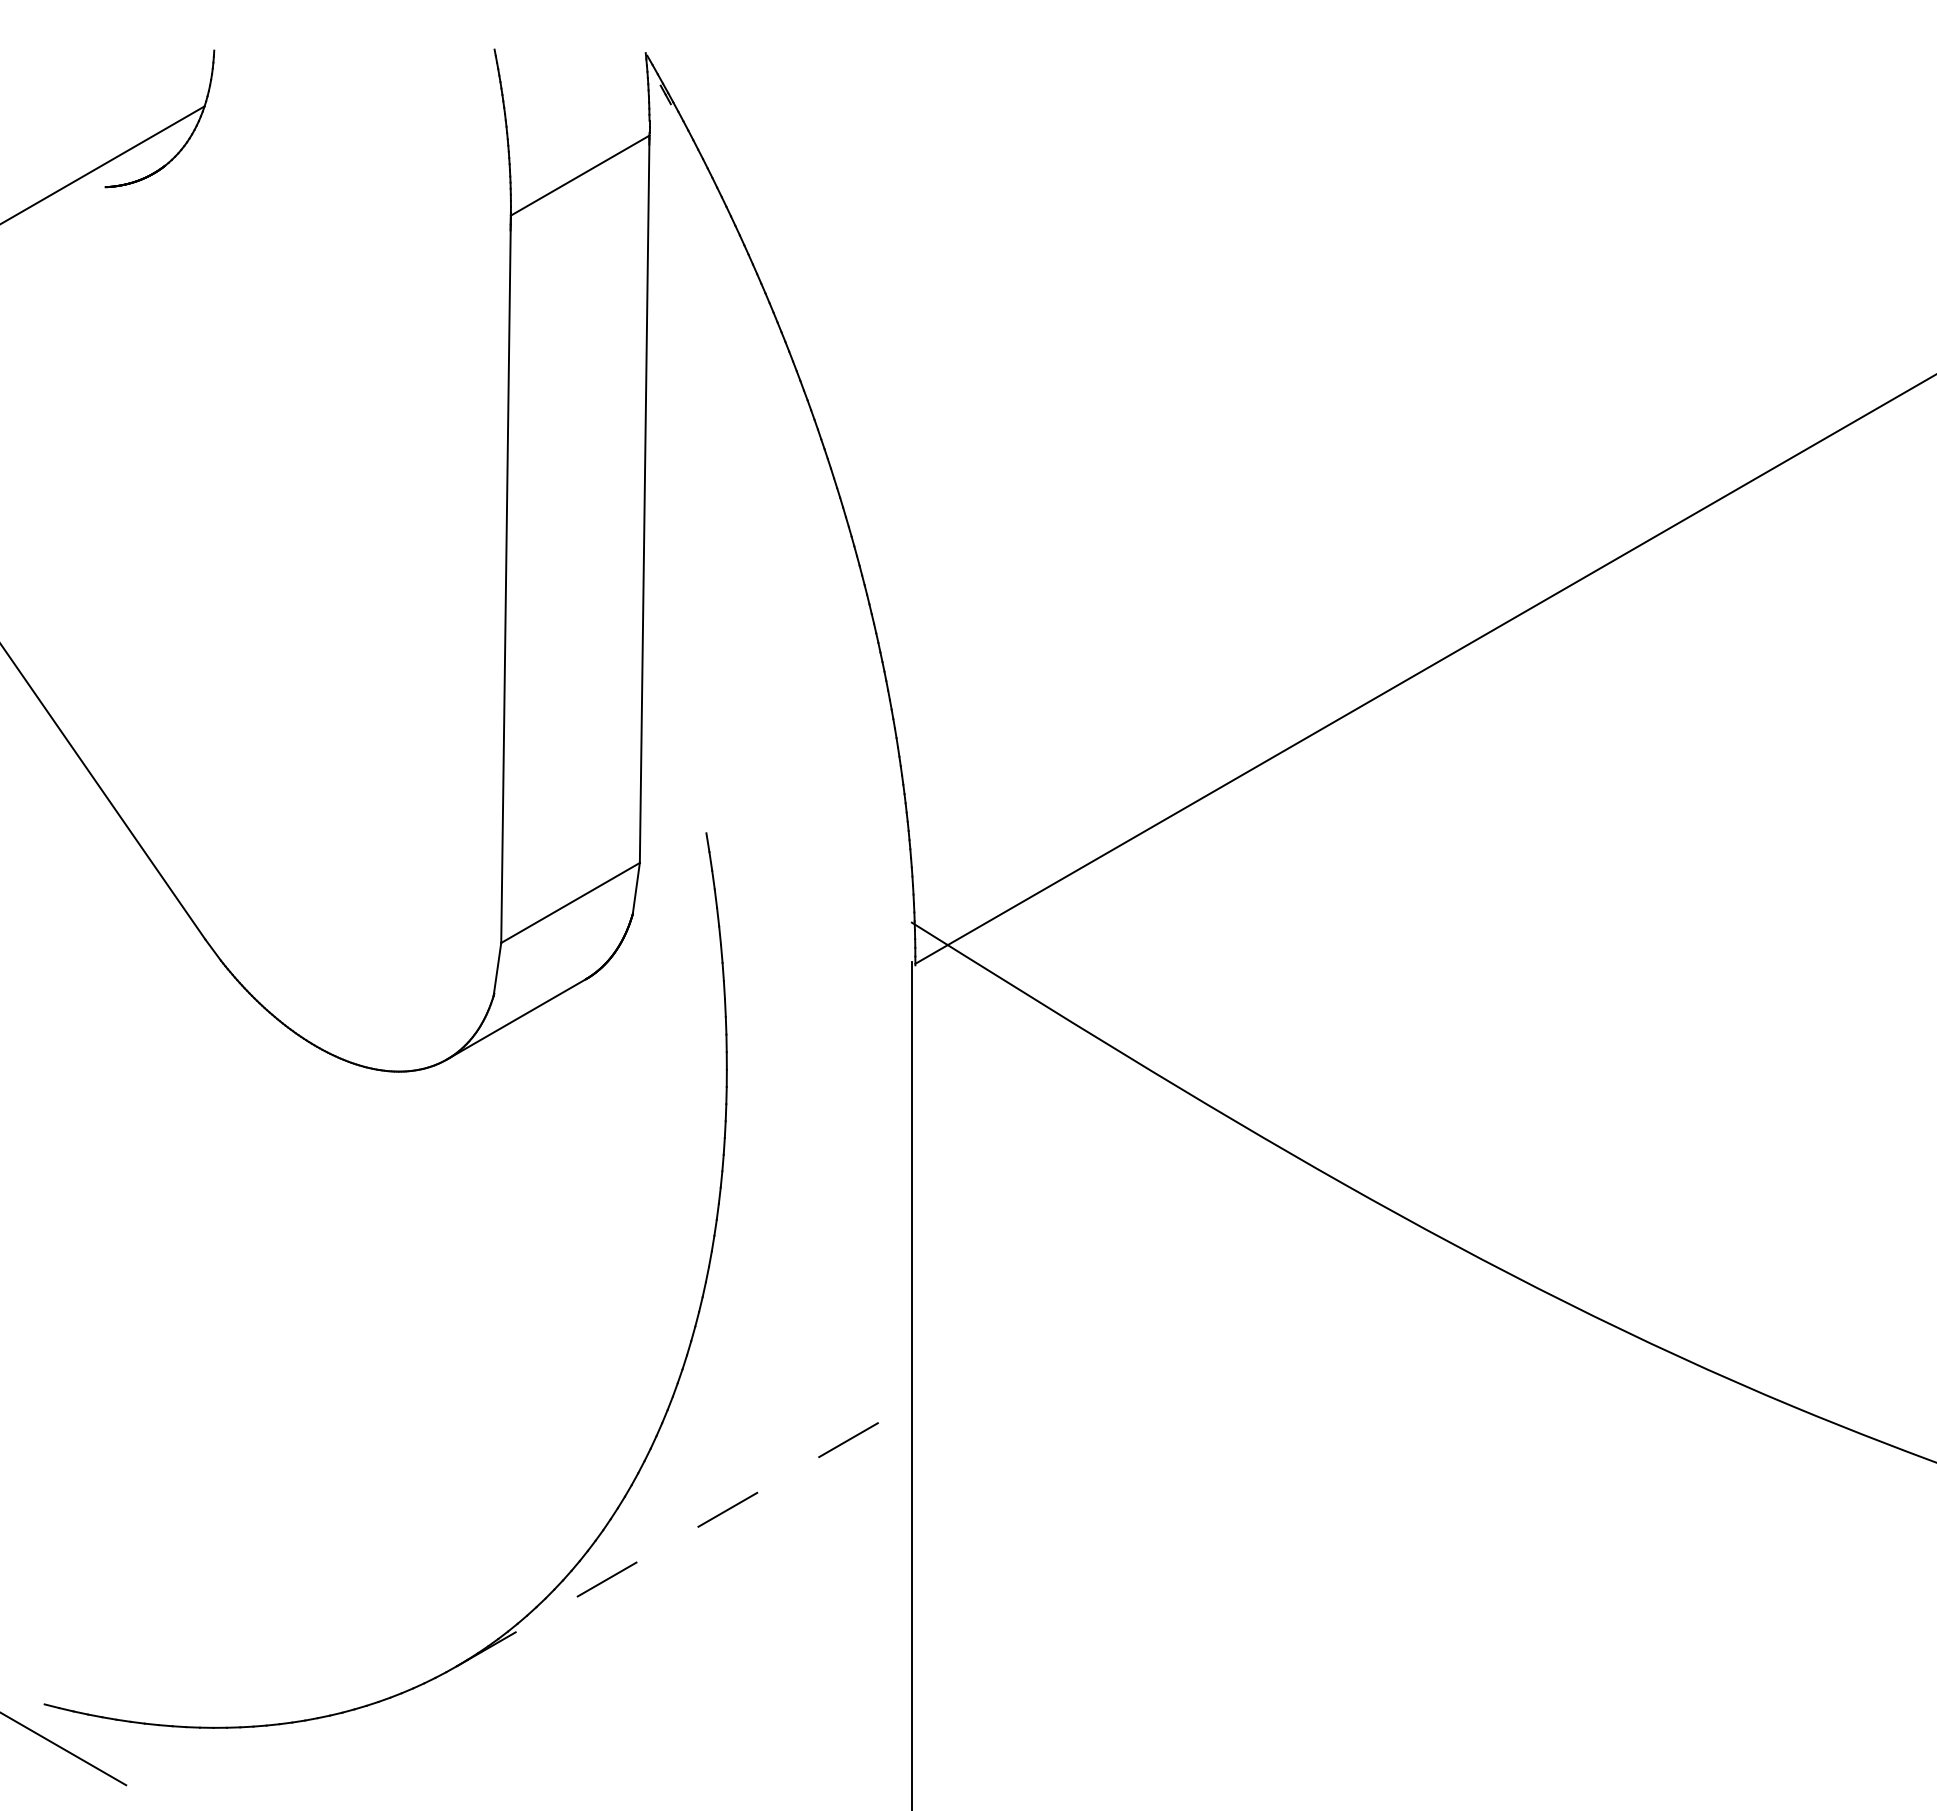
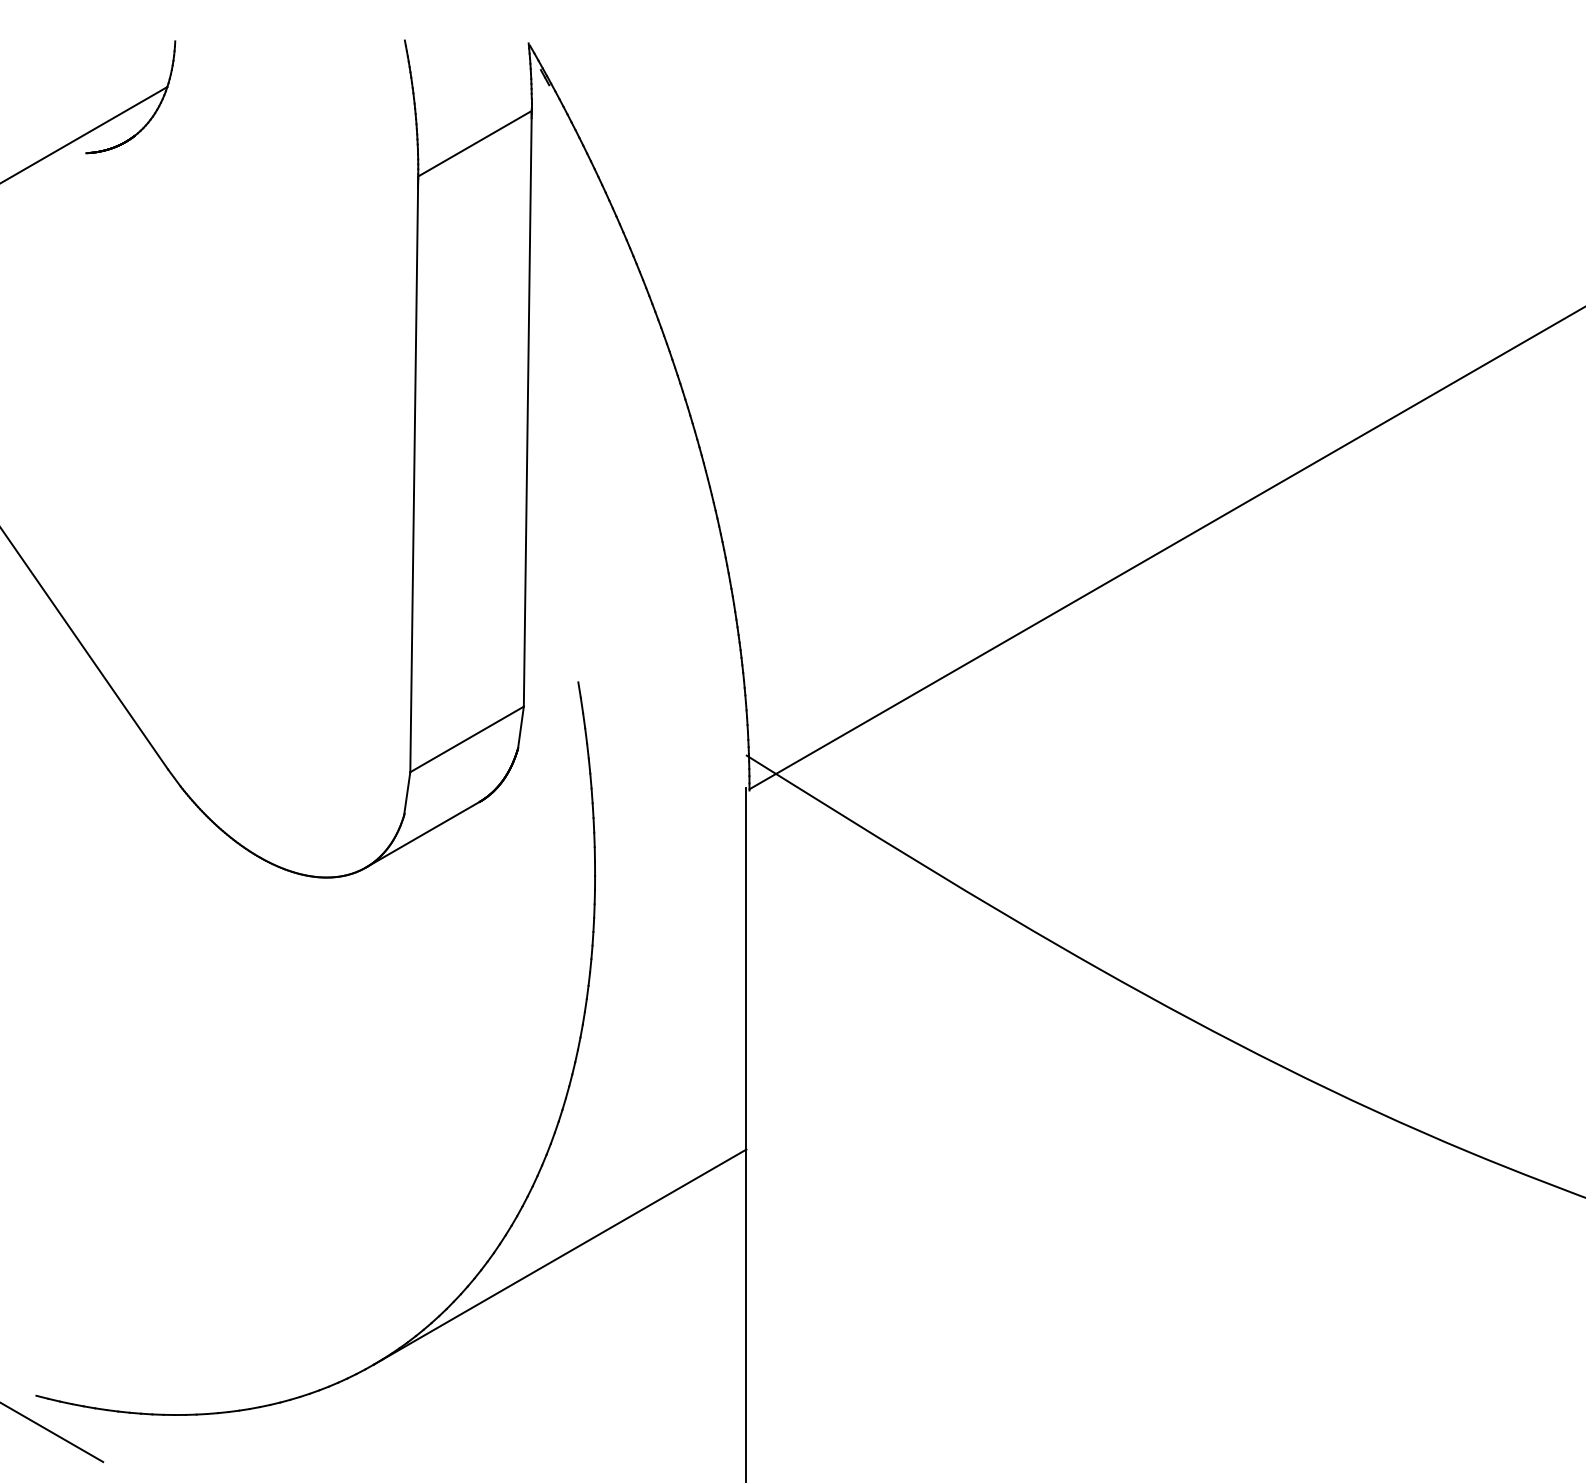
line: (683, 1535) -> (559, 1257), dashed -> solid

